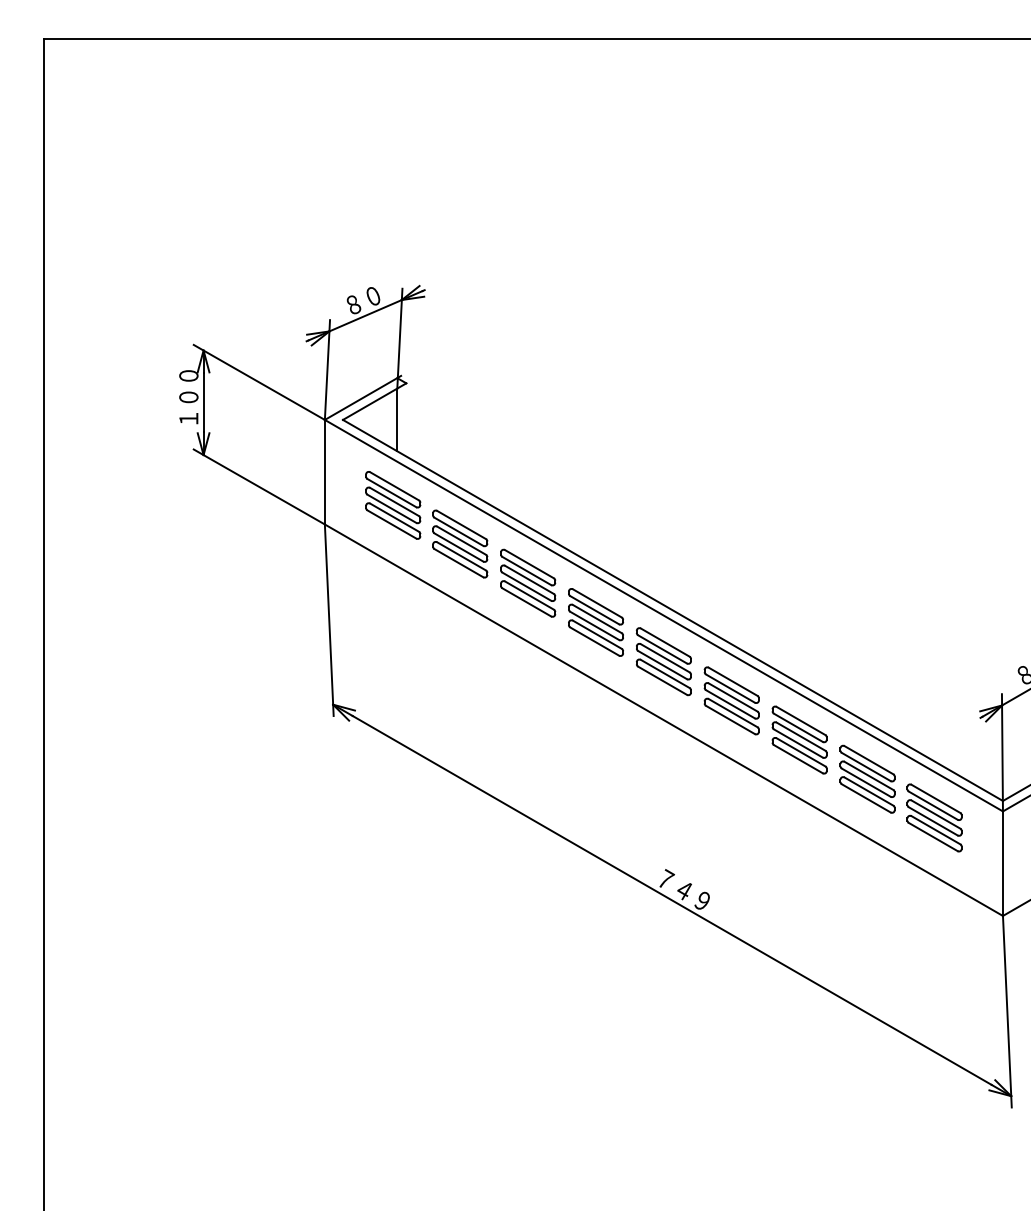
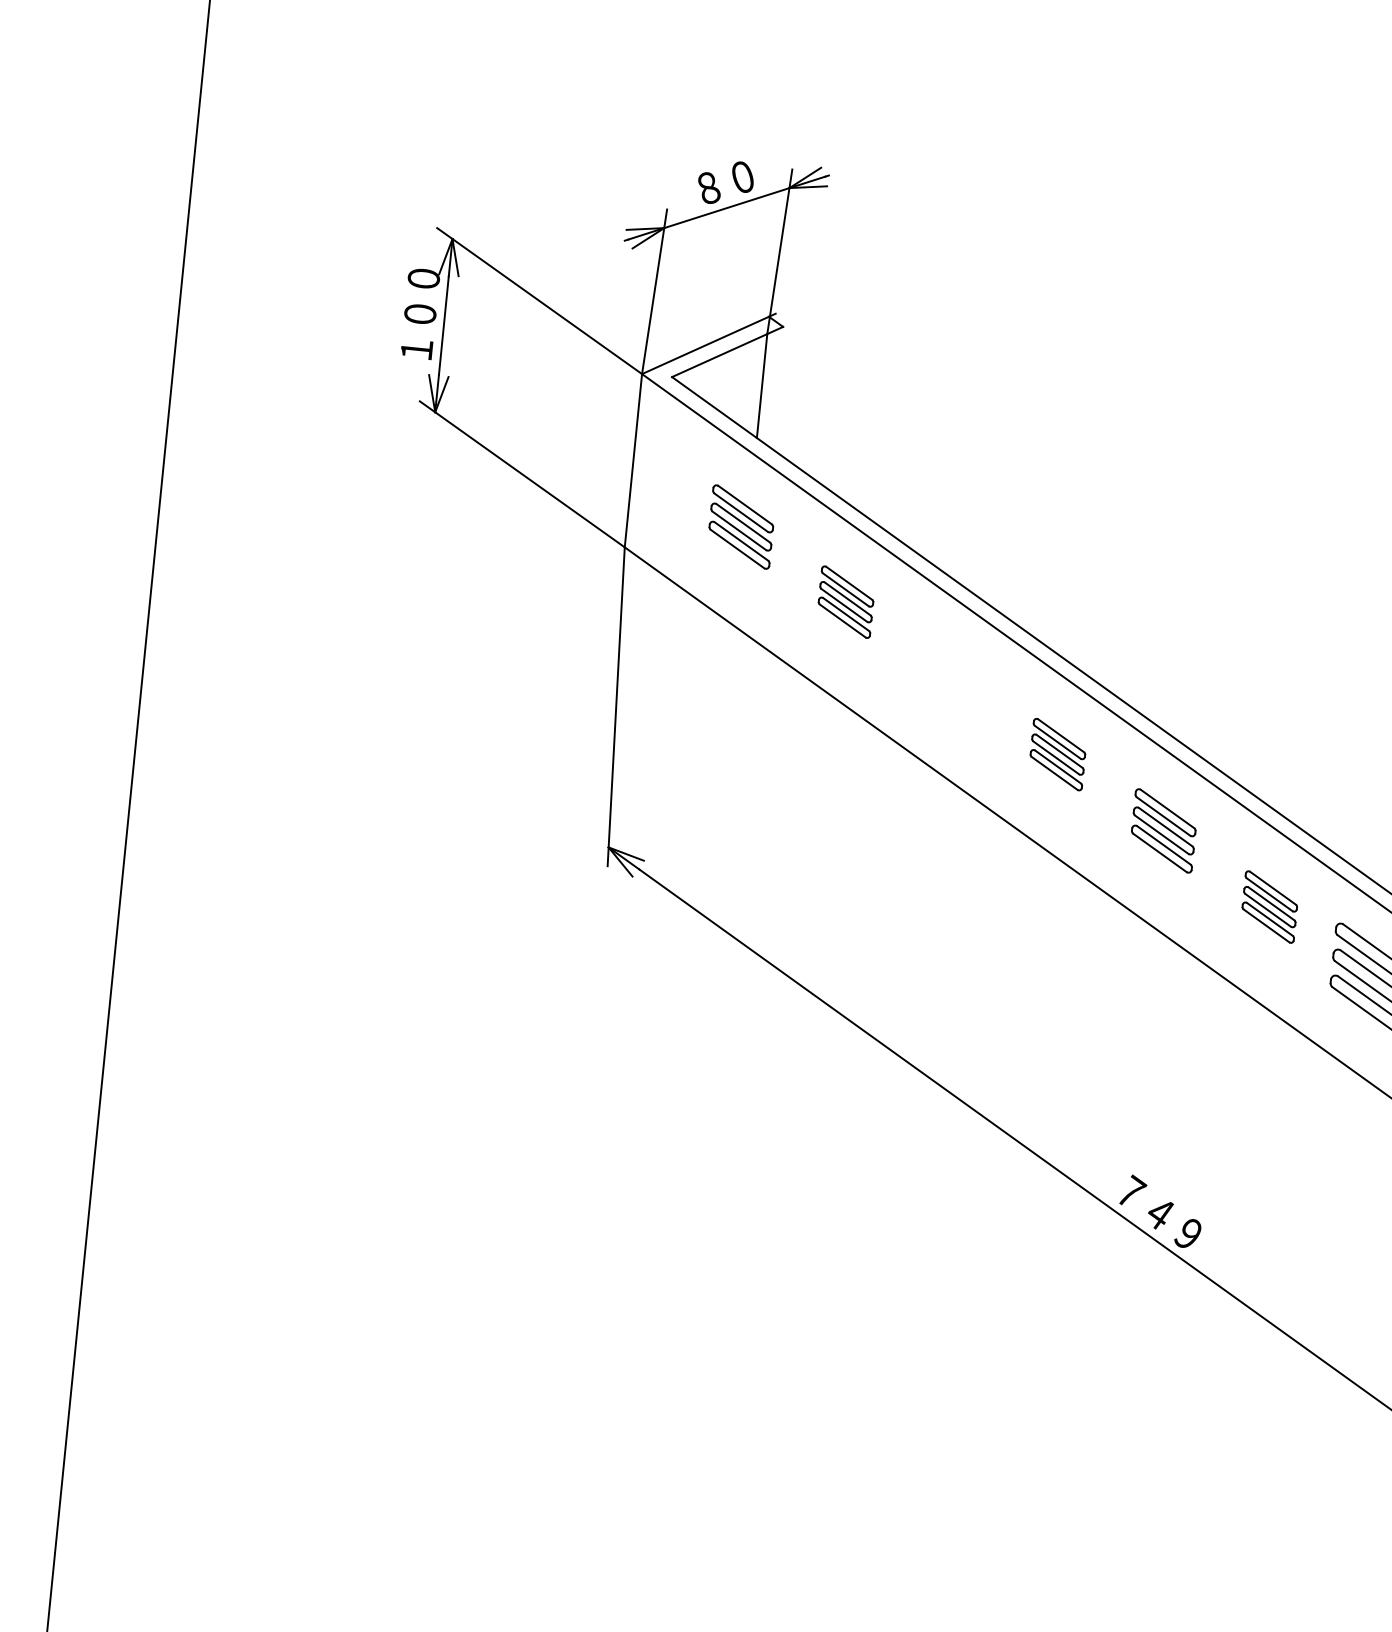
part: (393, 505) -> (741, 527), size x0.7
part: (460, 543) -> (846, 601), size x0.6
part: (528, 582) -> (952, 677), removed
part: (595, 622) -> (1057, 754), size x0.6
part: (663, 661) -> (1163, 830), size x0.7
part: (731, 700) -> (1269, 906), size x0.6

